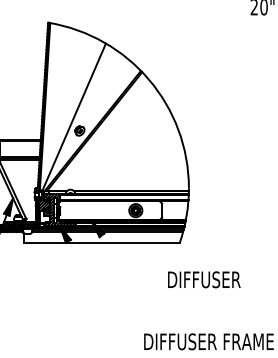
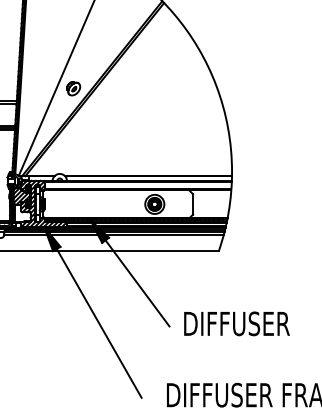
line: (123, 264) -> (136, 282), added
part: (204, 279) -> (237, 323), moved
line: (97, 292) -> (99, 323), added

